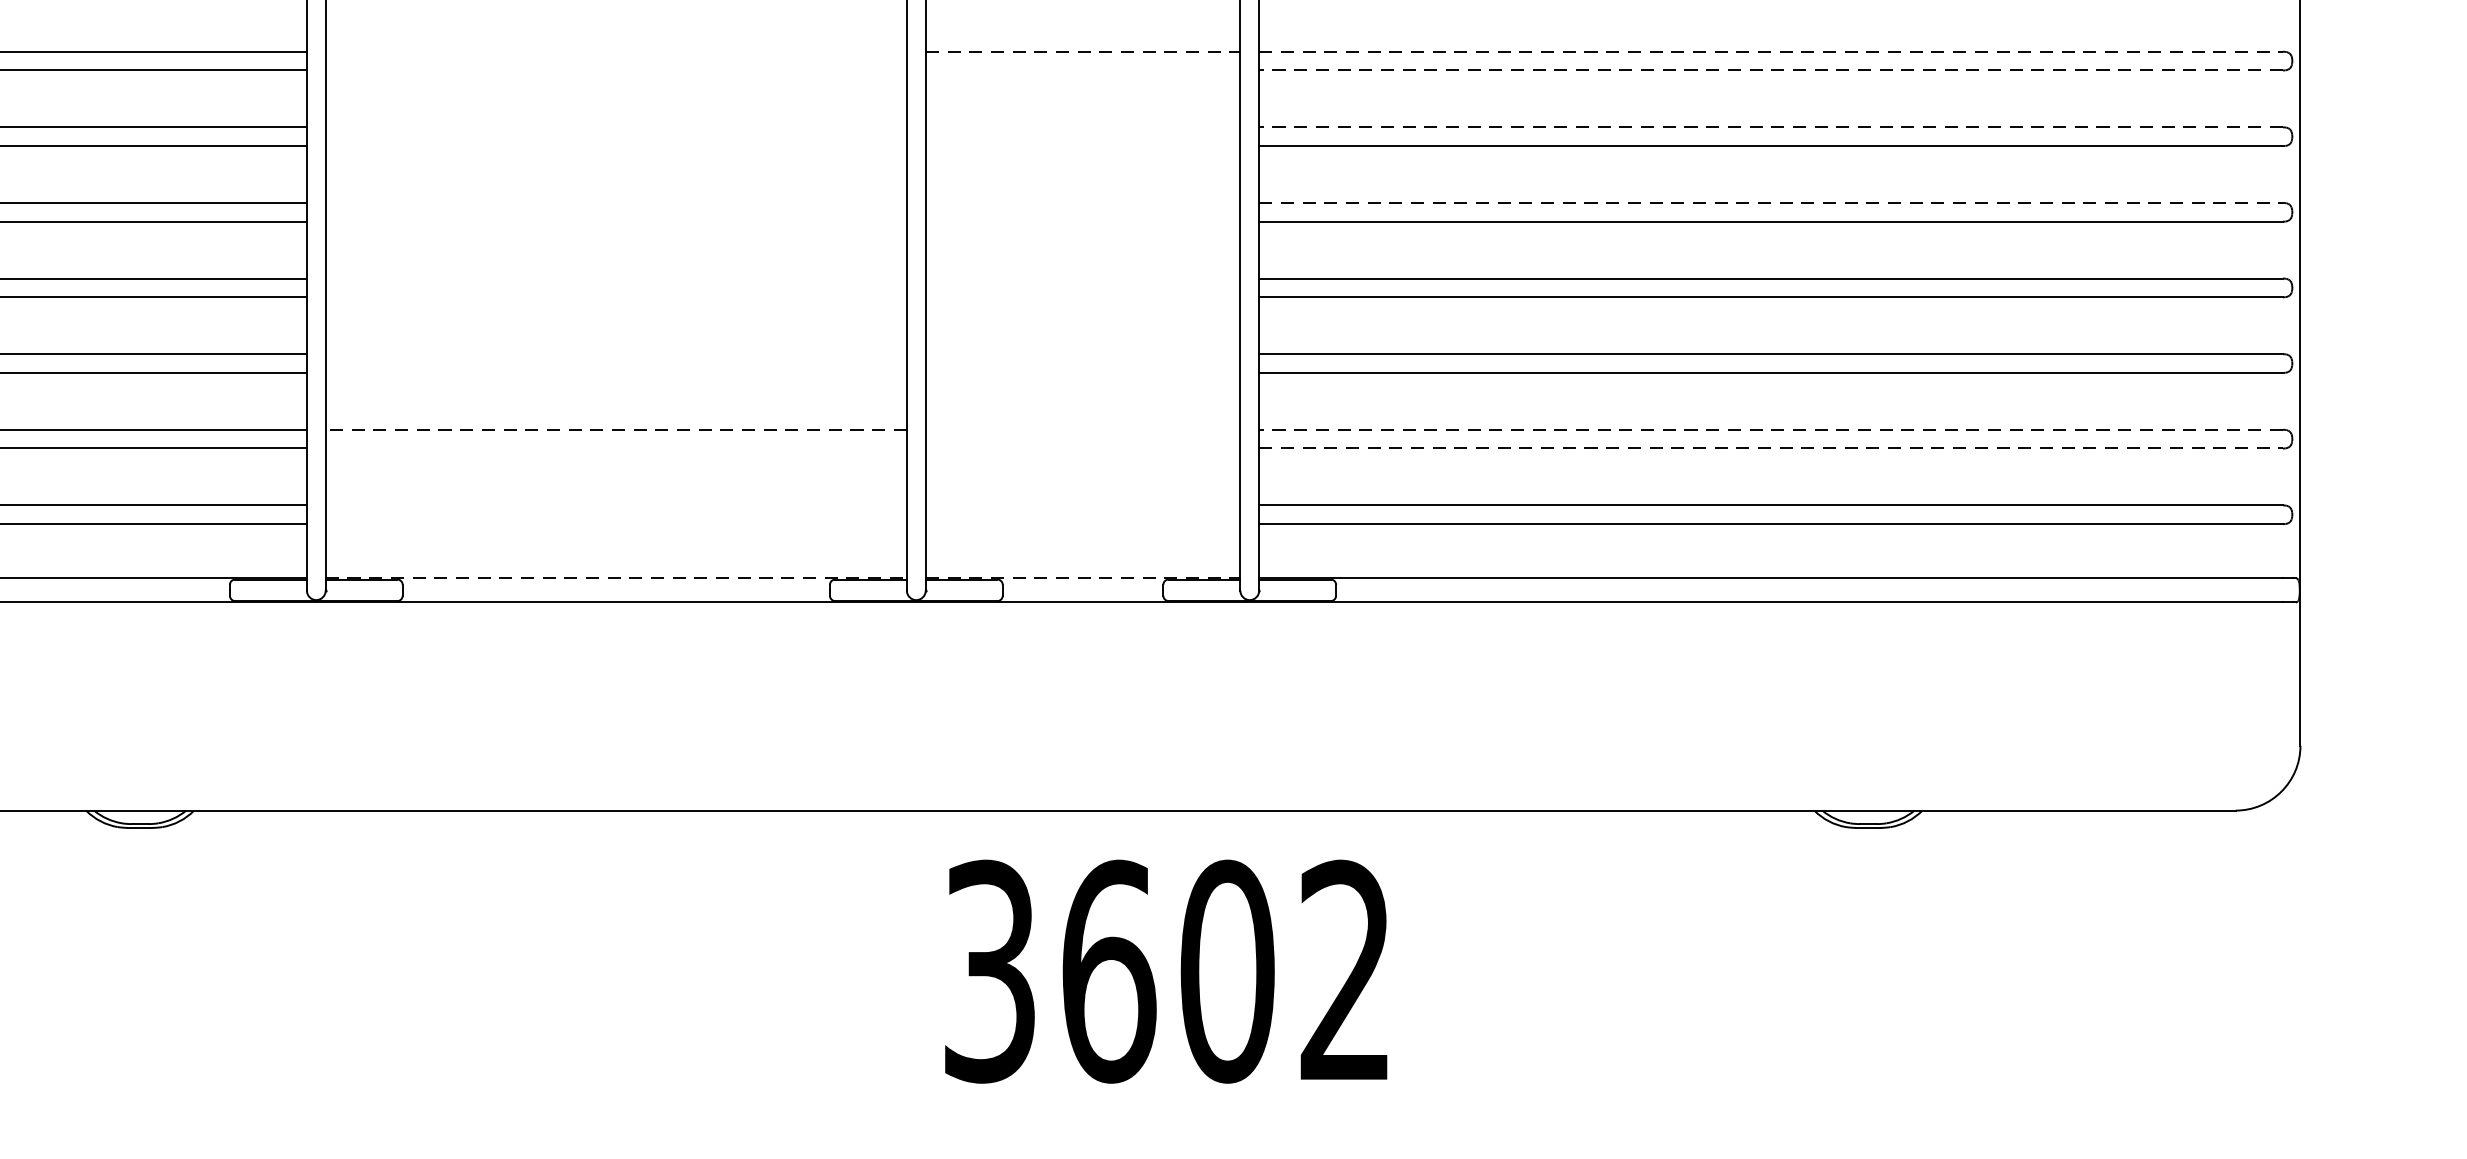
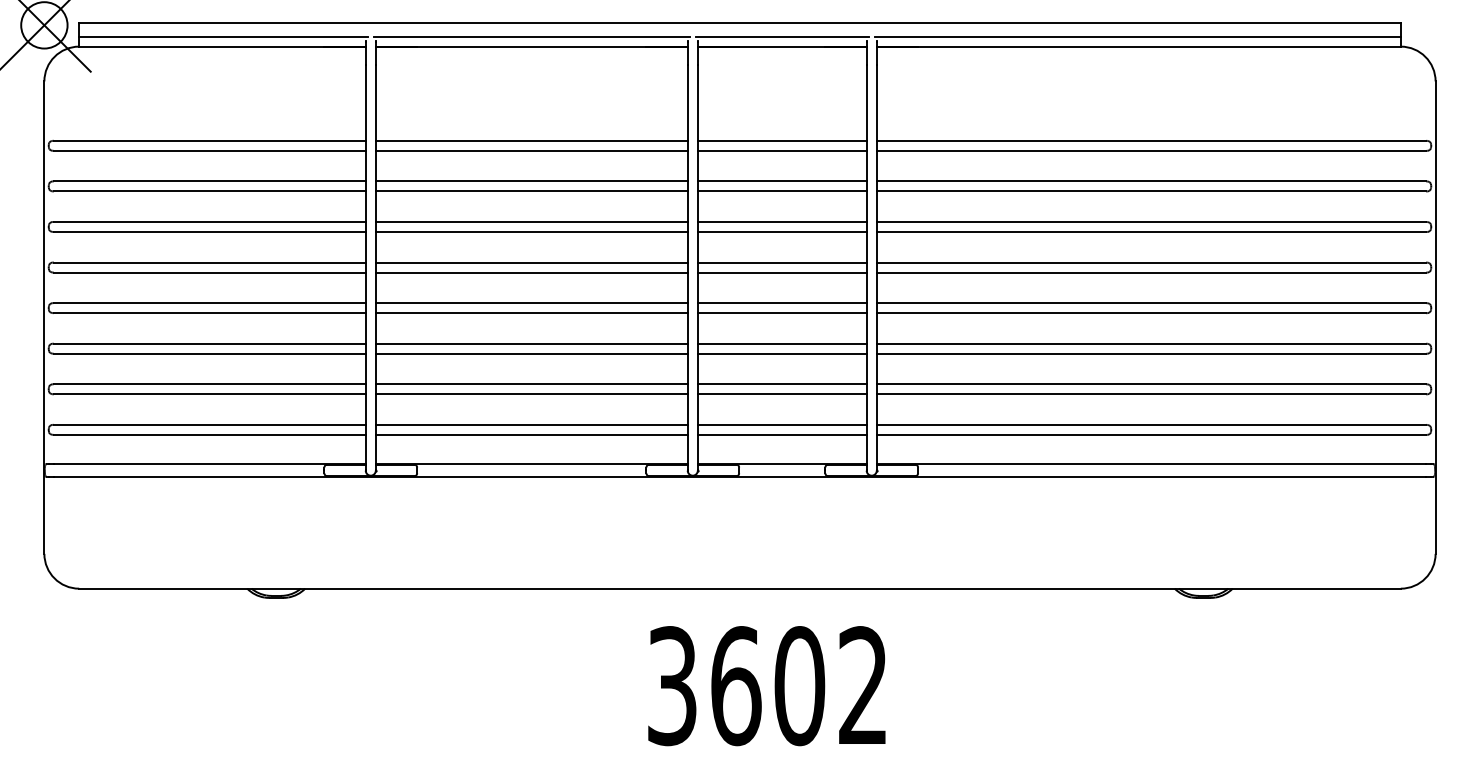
line: (615, 51) -> (531, 181), added
line: (1083, 51) -> (782, 181), dashed -> solid
line: (1771, 51) -> (1151, 181), dashed -> solid
line: (615, 70) -> (531, 191), added
line: (1081, 70) -> (781, 191), added
line: (1771, 70) -> (1151, 191), dashed -> solid
line: (615, 126) -> (531, 221), added
line: (1081, 126) -> (781, 221), added
line: (1771, 126) -> (1151, 221), dashed -> solid
line: (615, 146) -> (531, 232), added
line: (1081, 146) -> (781, 232), added
line: (615, 202) -> (531, 262), added
line: (1081, 202) -> (781, 262), added
line: (1771, 202) -> (1151, 262), dashed -> solid
line: (615, 221) -> (531, 272), added
line: (1081, 221) -> (781, 272), added
line: (615, 279) -> (531, 303), added
line: (1081, 279) -> (781, 303), added
line: (615, 297) -> (531, 313), added
line: (1081, 297) -> (781, 313), added
line: (615, 353) -> (531, 343), added
line: (1081, 353) -> (781, 343), added
line: (615, 372) -> (531, 353), added
line: (1081, 372) -> (781, 353), added
line: (615, 430) -> (531, 384), dashed -> solid
line: (1081, 430) -> (781, 384), added
line: (1771, 430) -> (1151, 384), dashed -> solid
line: (615, 448) -> (531, 394), added
line: (1081, 448) -> (781, 394), added
line: (1771, 448) -> (1151, 394), dashed -> solid
line: (615, 504) -> (531, 424), added
line: (1081, 504) -> (781, 424), added
line: (615, 523) -> (531, 434), added
line: (1081, 523) -> (781, 434), added
line: (615, 577) -> (531, 463), dashed -> solid
line: (1083, 577) -> (782, 463), dashed -> solid
text: (1165, 972) -> (766, 686), moved

